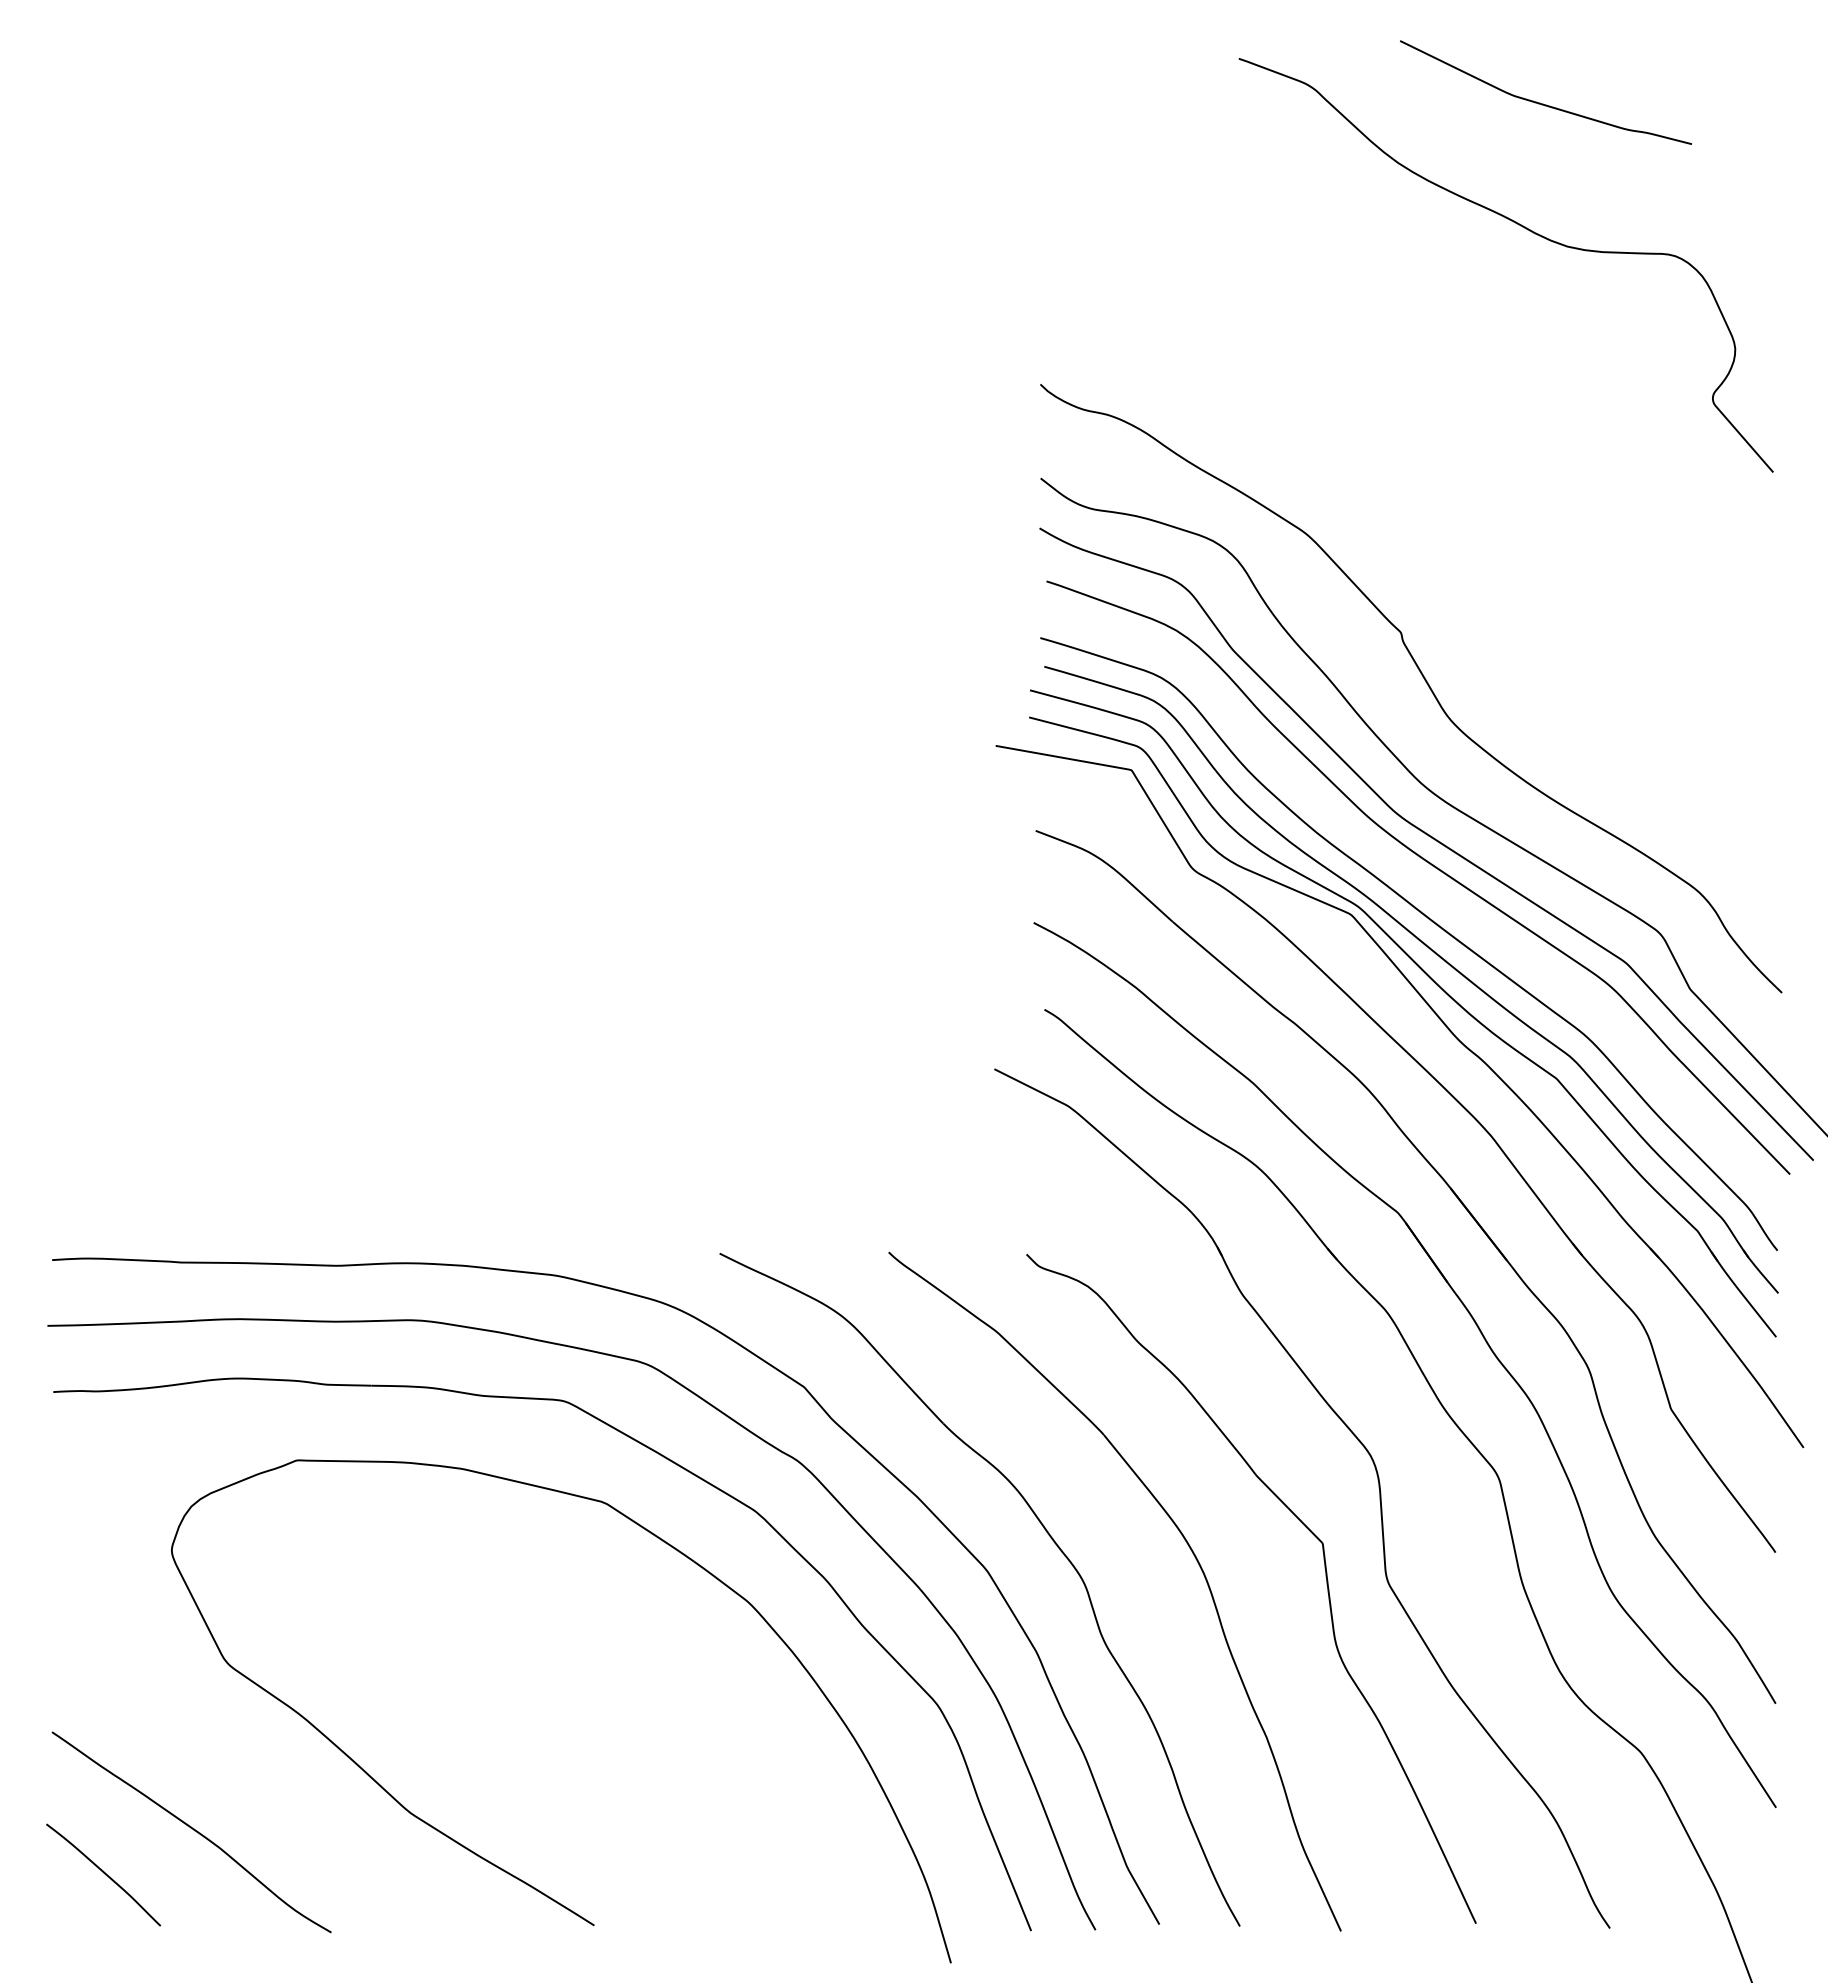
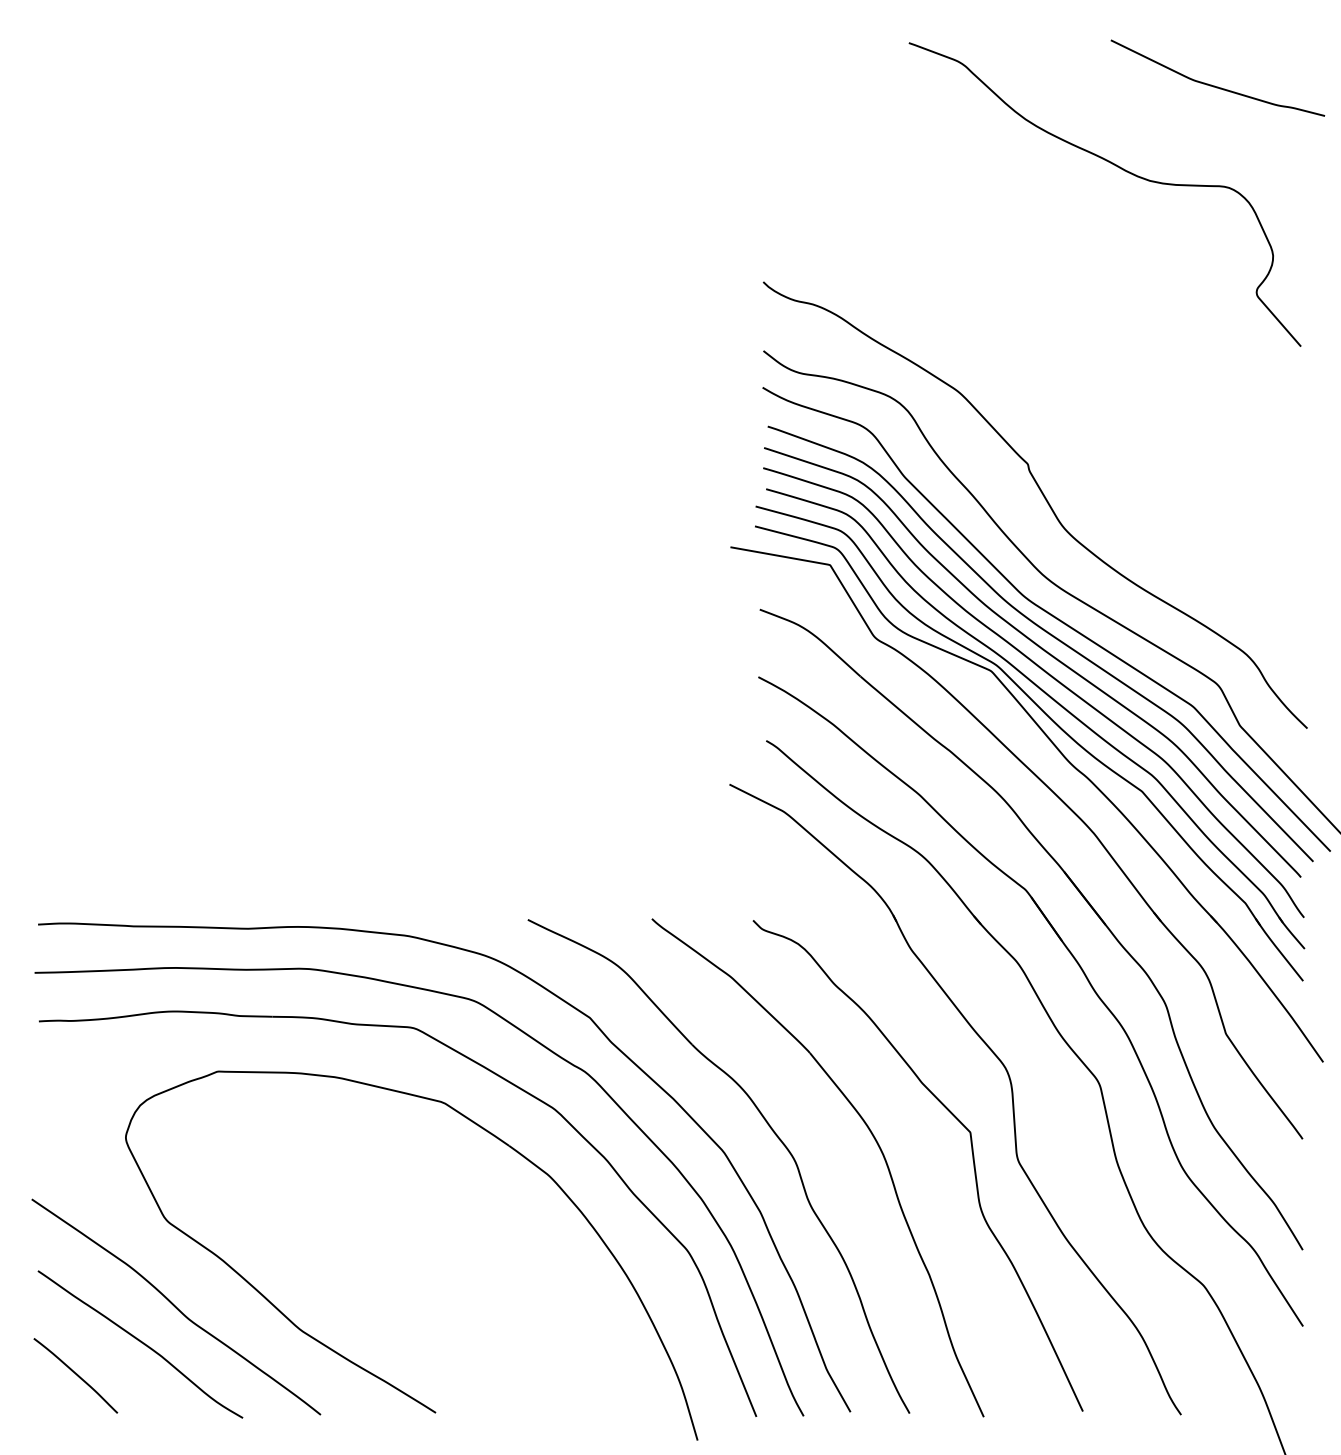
curve: (1540, 102) -> (1213, 85), moved
curve: (1421, 886) -> (1042, 650), added
curve: (240, 1781) -> (176, 1307), added

